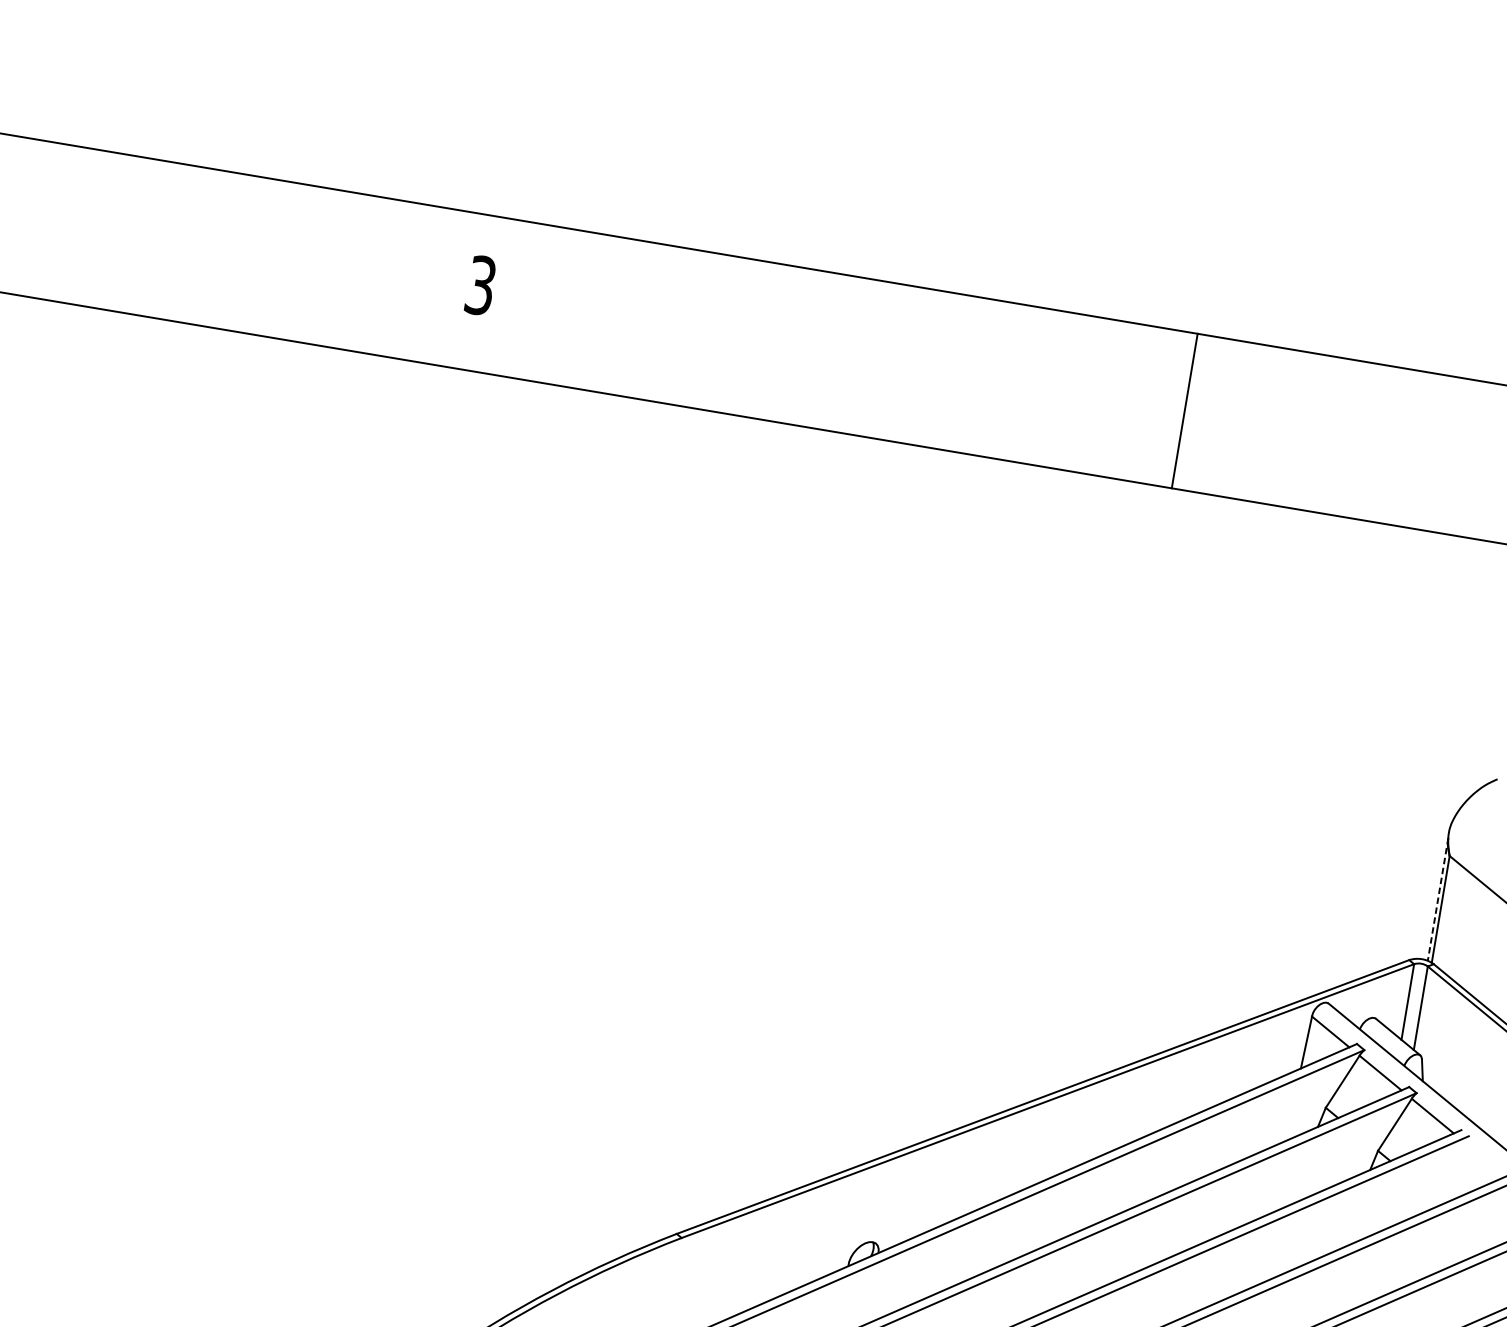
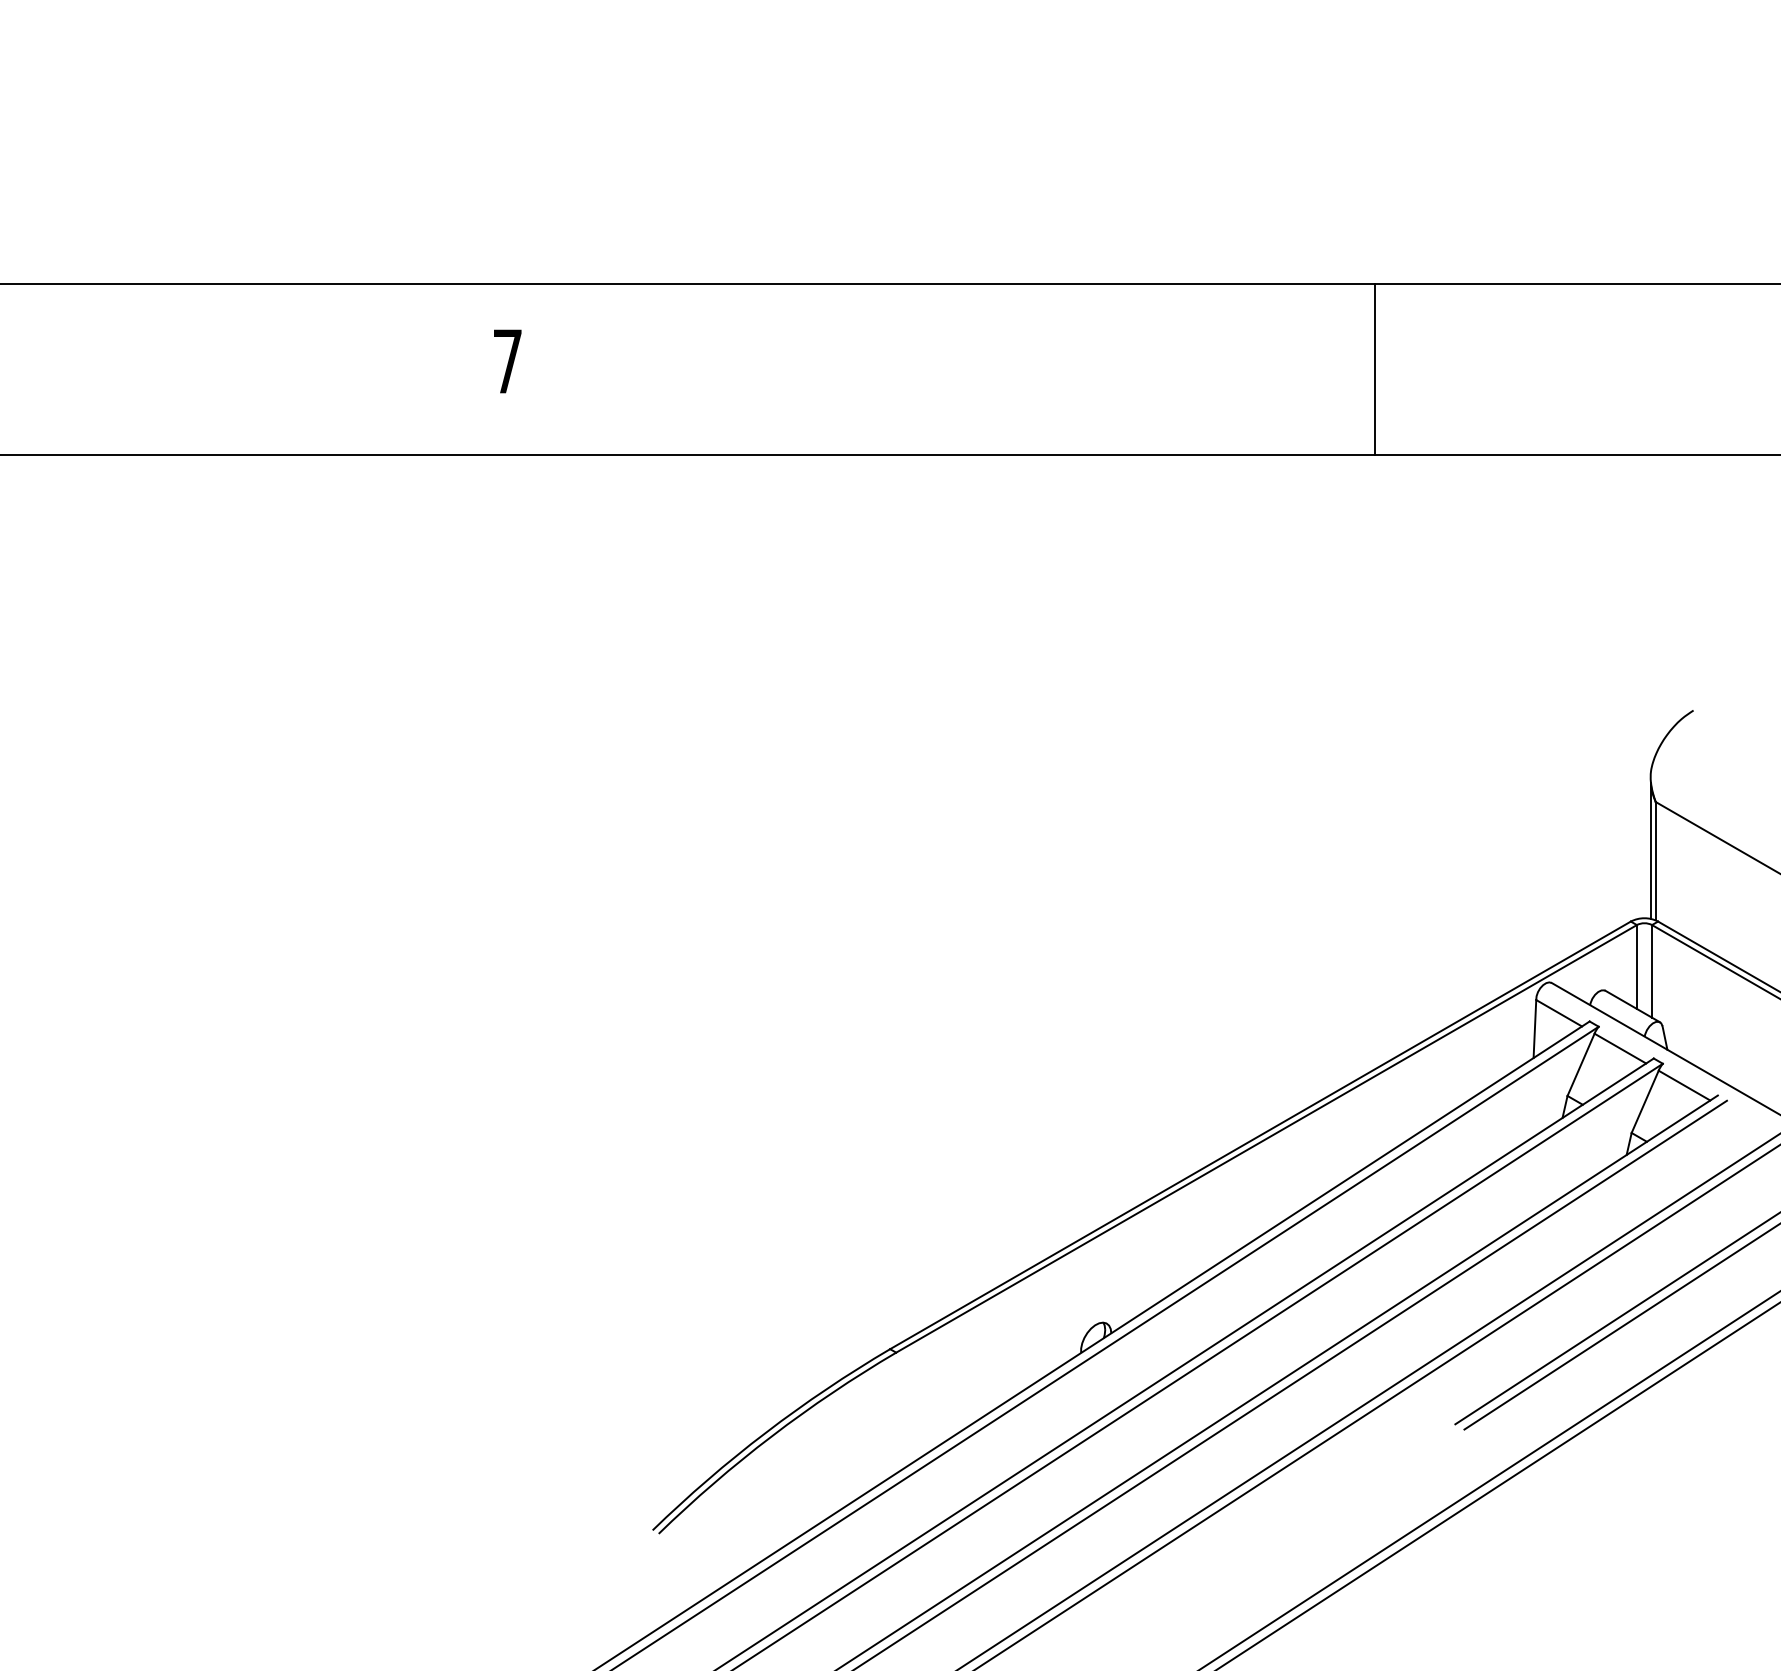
text: (480, 285) -> (507, 361), 3 -> 7
line: (1184, 410) -> (1374, 369), moved
line: (1438, 900) -> (1651, 851), dashed -> solid

